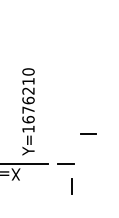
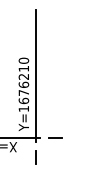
line: (43, 89) -> (36, 75), added
line: (88, 133) -> (74, 112), removed
line: (70, 186) -> (35, 157), moved

